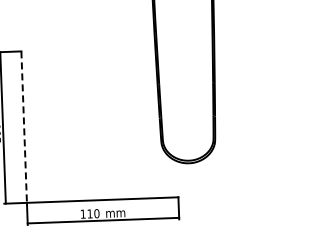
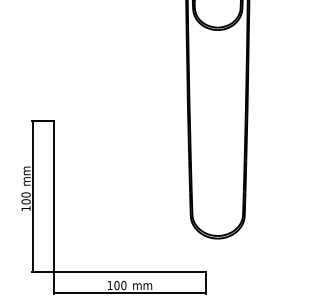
line: (24, 127) -> (54, 196), dashed -> solid
text: (89, 213) -> (116, 285), 110 -> 100

